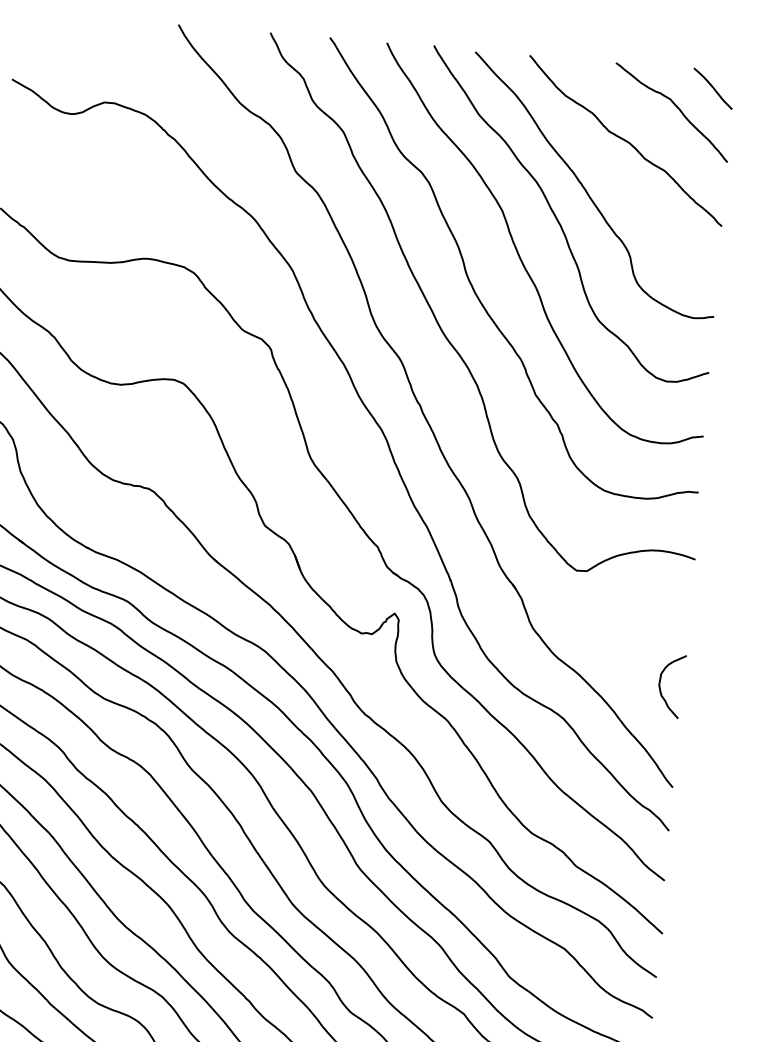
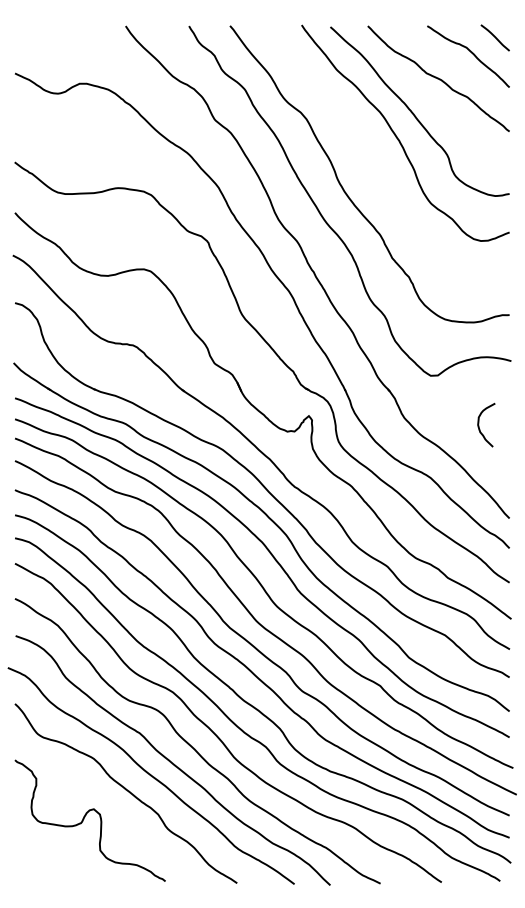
curve: (519, 252) -> (372, 161), removed
curve: (661, 684) -> (479, 424), moved

